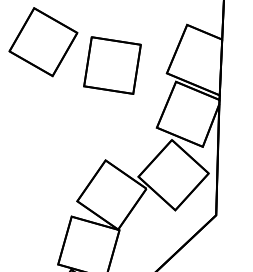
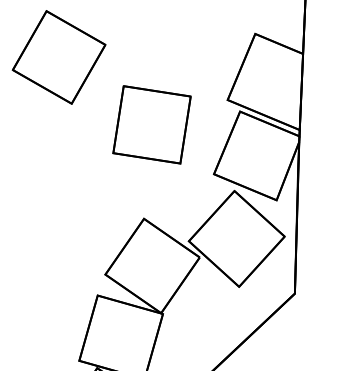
part: (112, 65) -> (152, 124), moved

